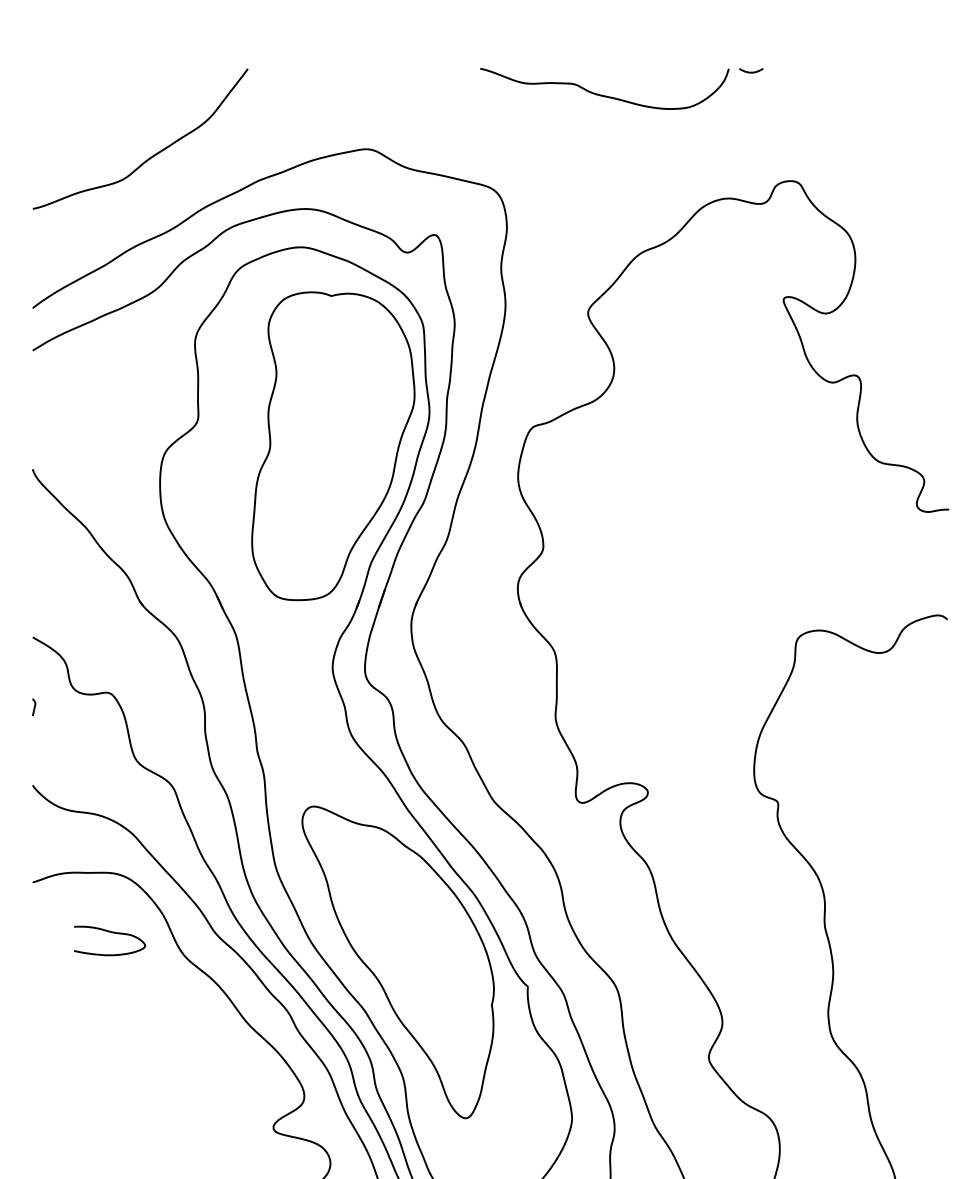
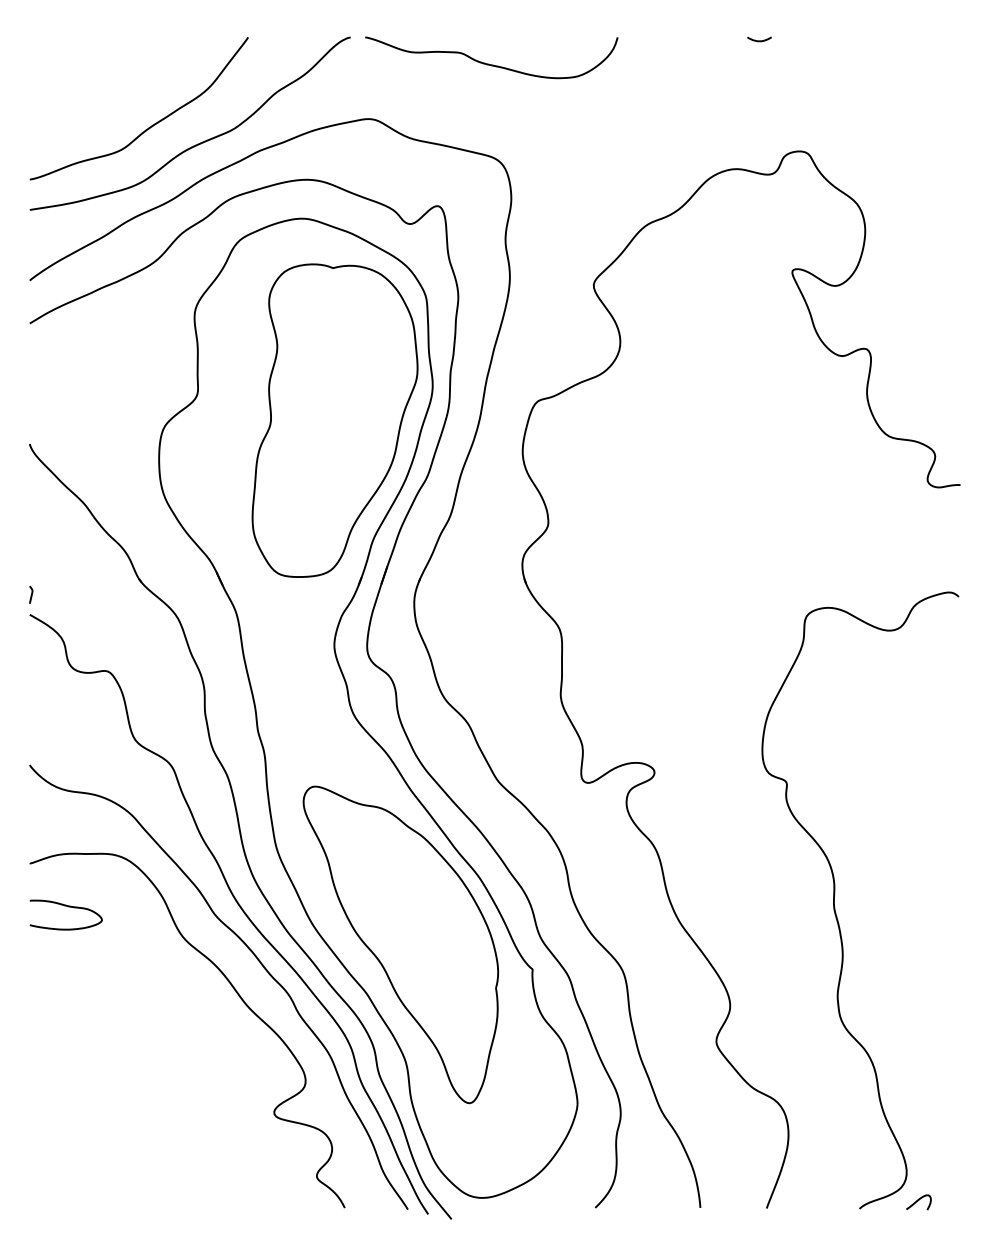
curve: (601, 94) -> (488, 63), moved
curve: (197, 173) -> (197, 143), added
curve: (34, 707) -> (31, 594), moved
curve: (112, 933) -> (68, 907), moved

